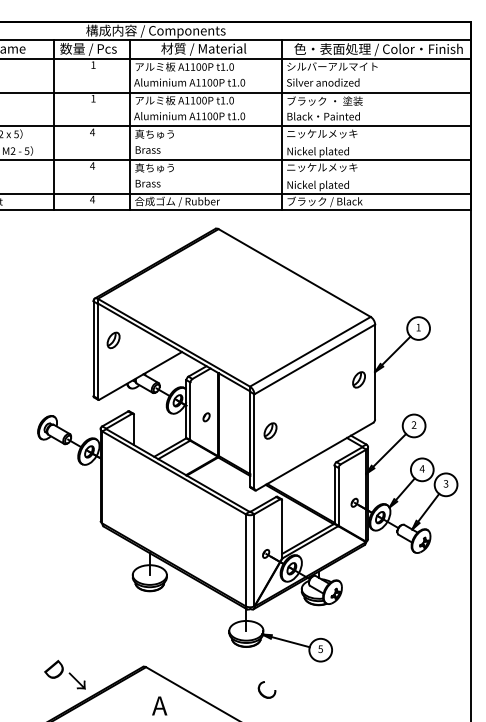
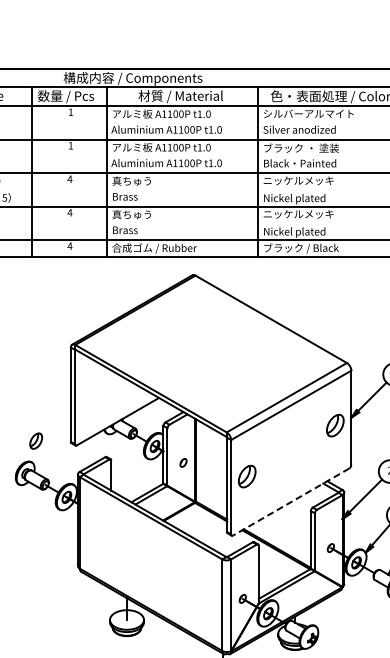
part: (113, 340) -> (36, 441), moved
part: (358, 379) -> (334, 425), size x1.4
part: (270, 430) -> (247, 476), size x1.4
line: (314, 456) -> (290, 501), solid -> dashed

